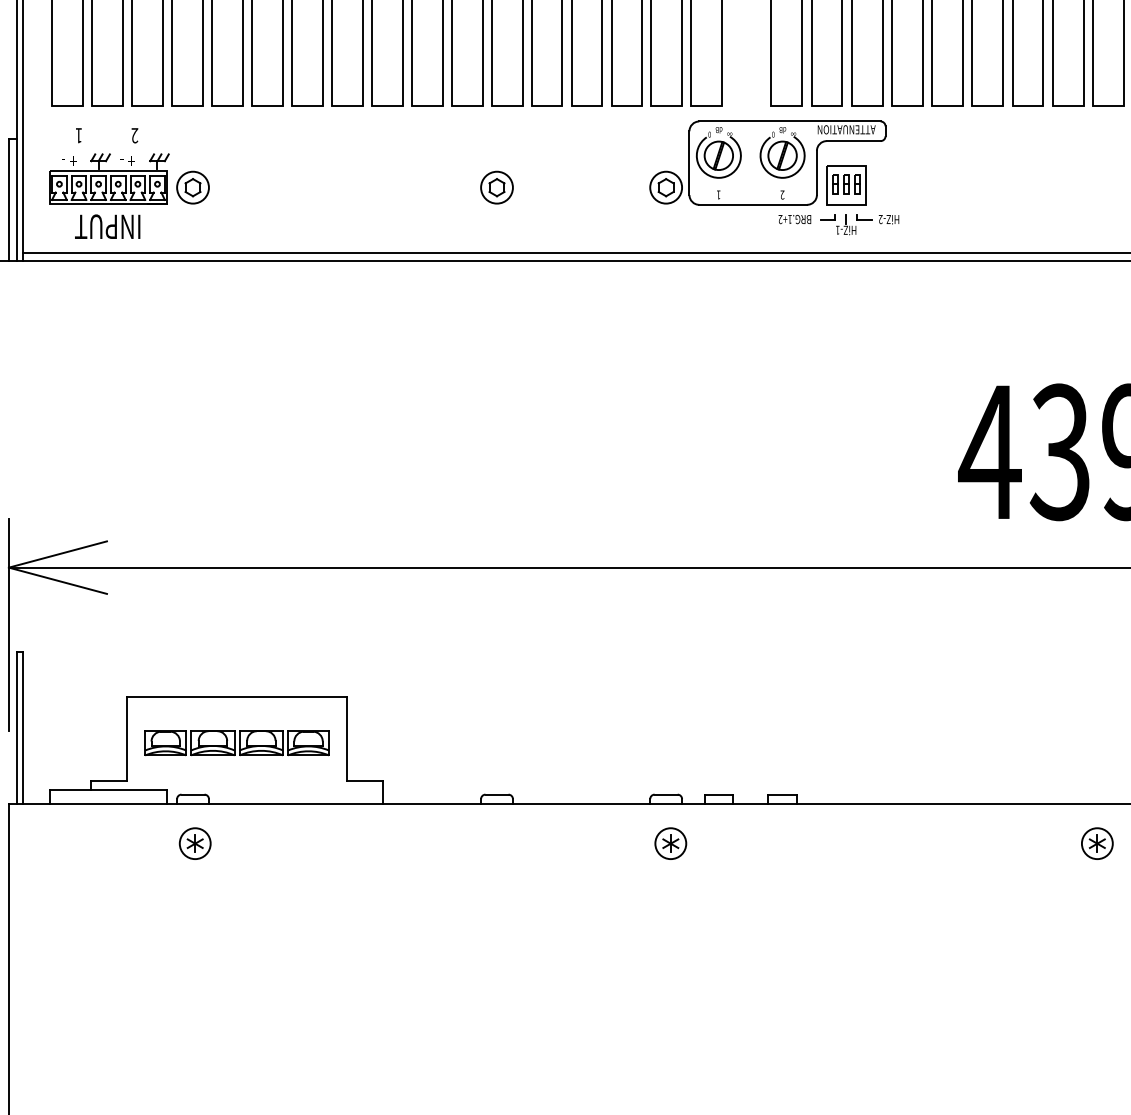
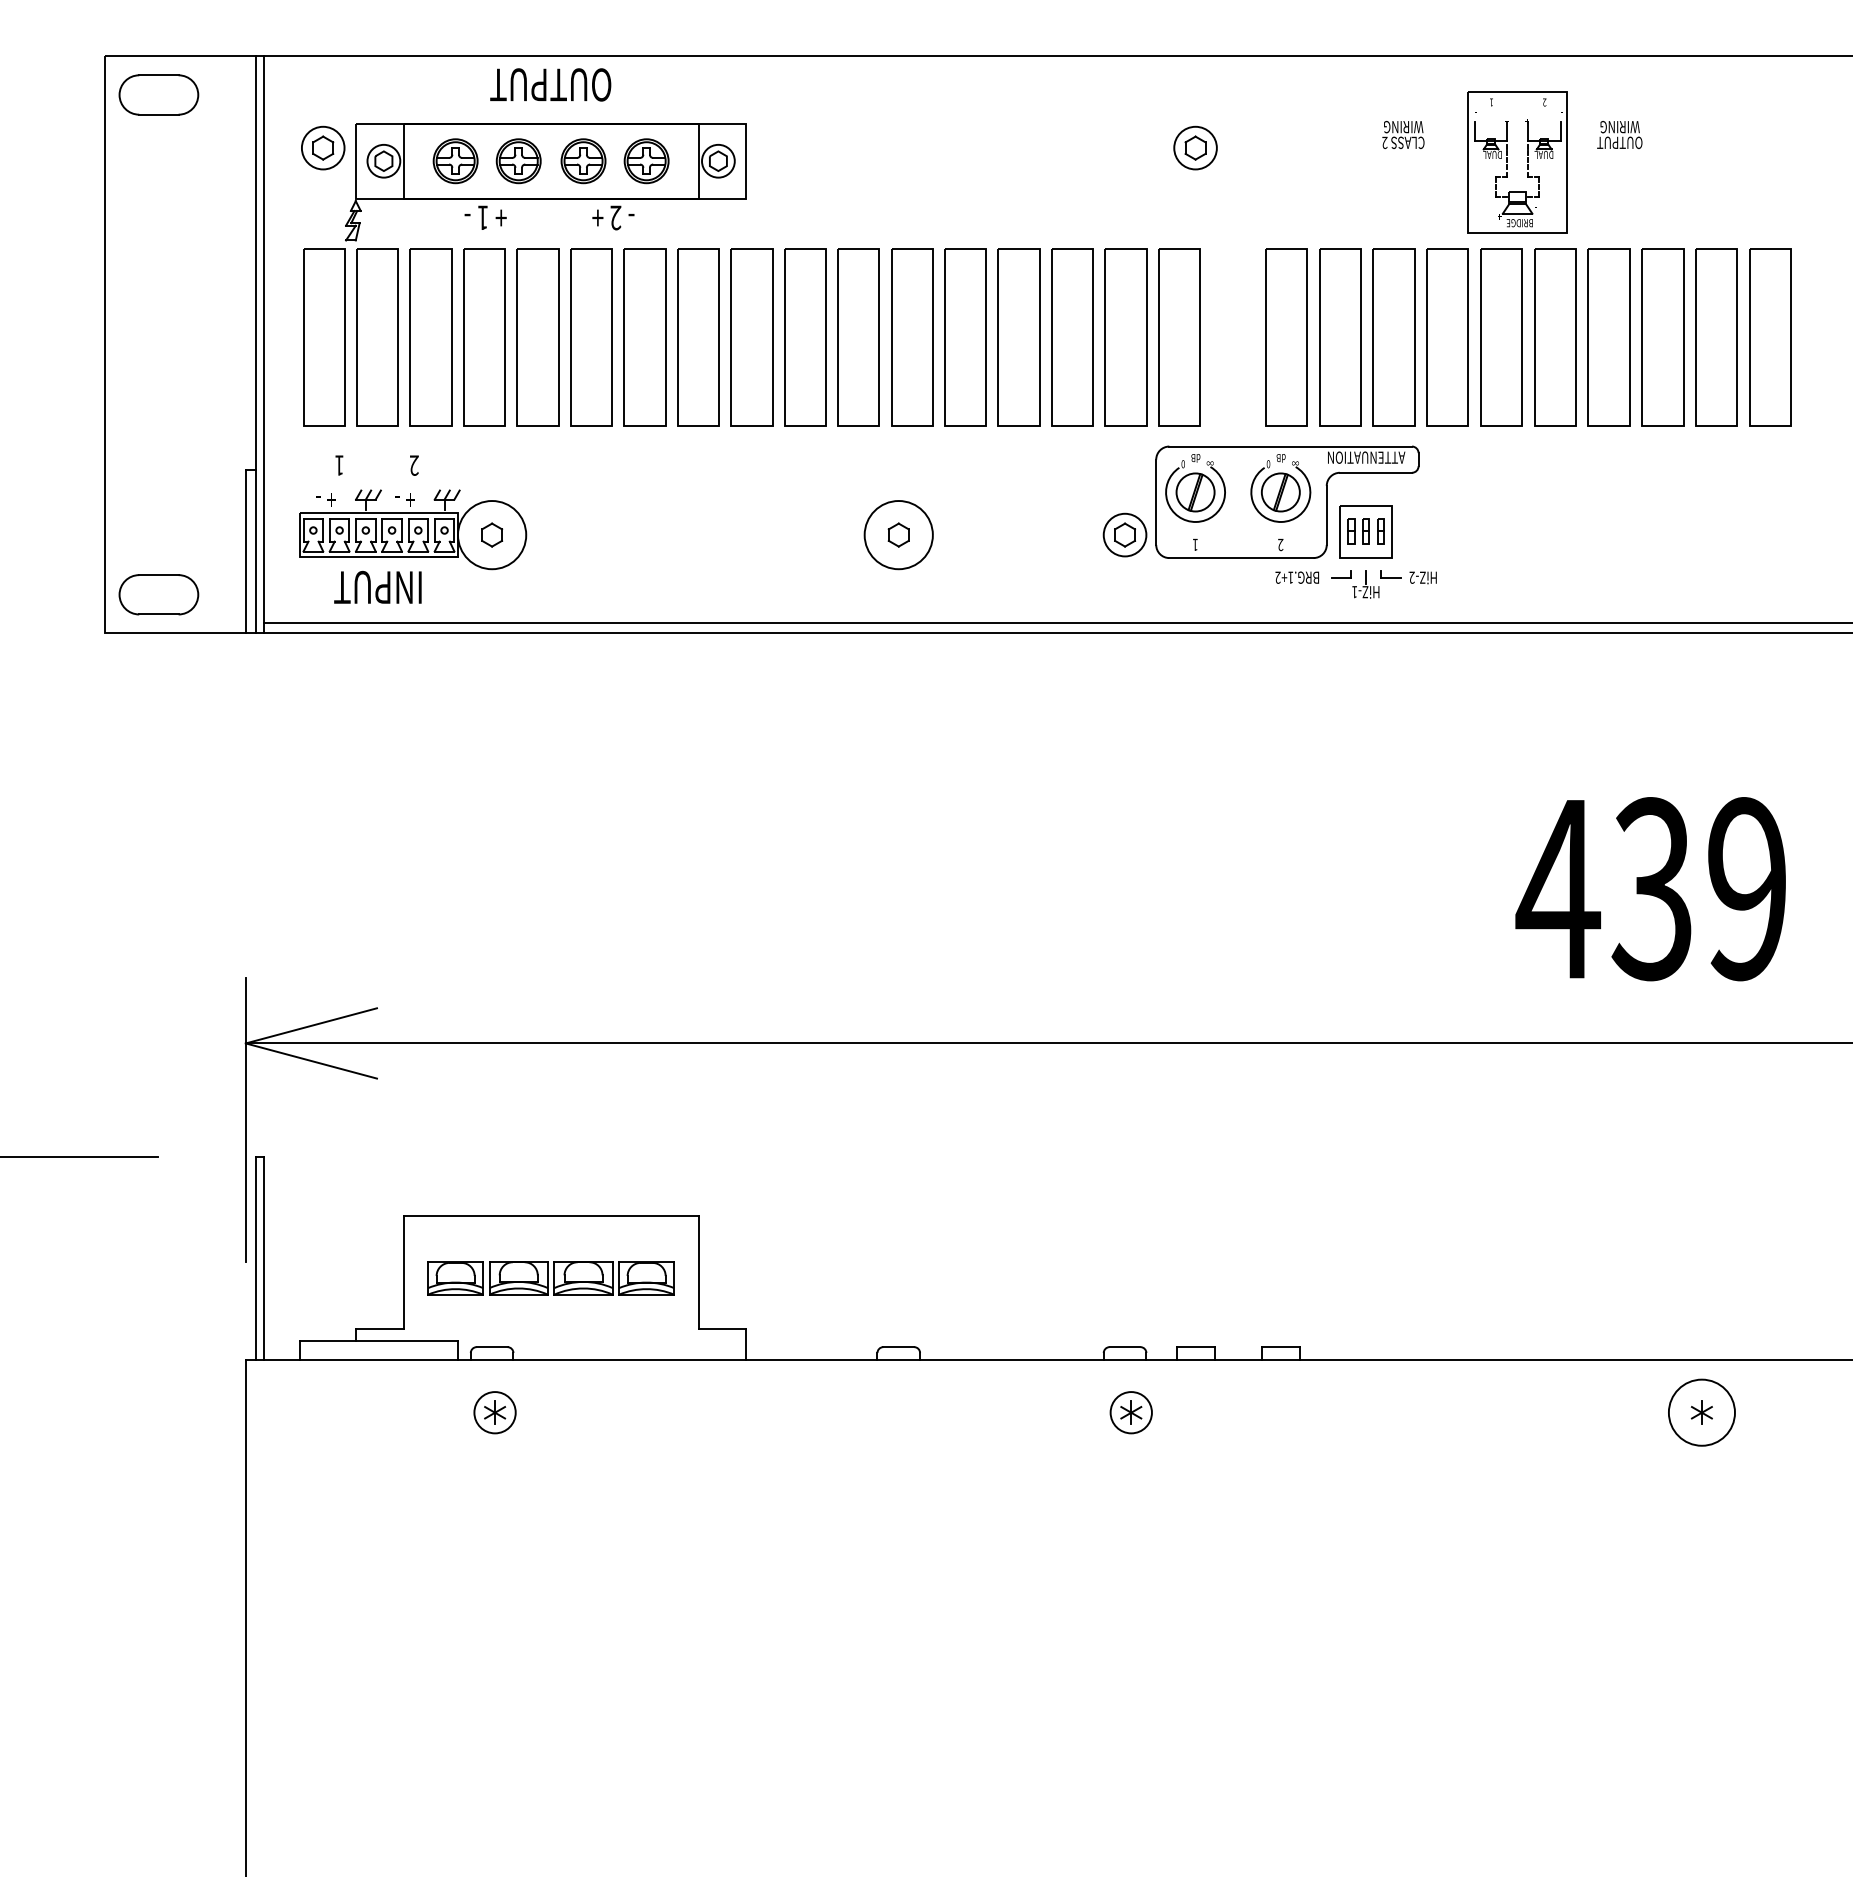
circle: (192, 187) -> (491, 534), size x1.6
circle: (496, 187) -> (898, 534), size x1.6
circle: (1097, 843) -> (1701, 1412), size x1.6

